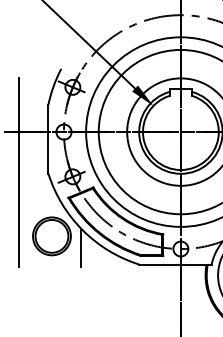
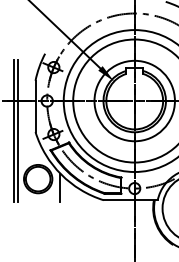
line: (25, 172) -> (18, 131), added

